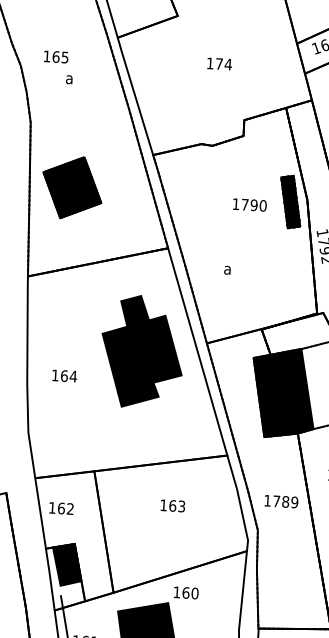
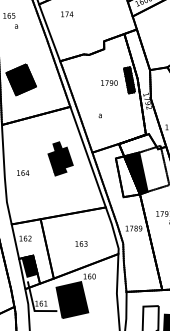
text: (220, 64) -> (67, 14), moved
part: (141, 351) -> (60, 158), size x0.6
fill: (274, 395) -> (127, 176), removed
text: (172, 505) -> (81, 243), moved

